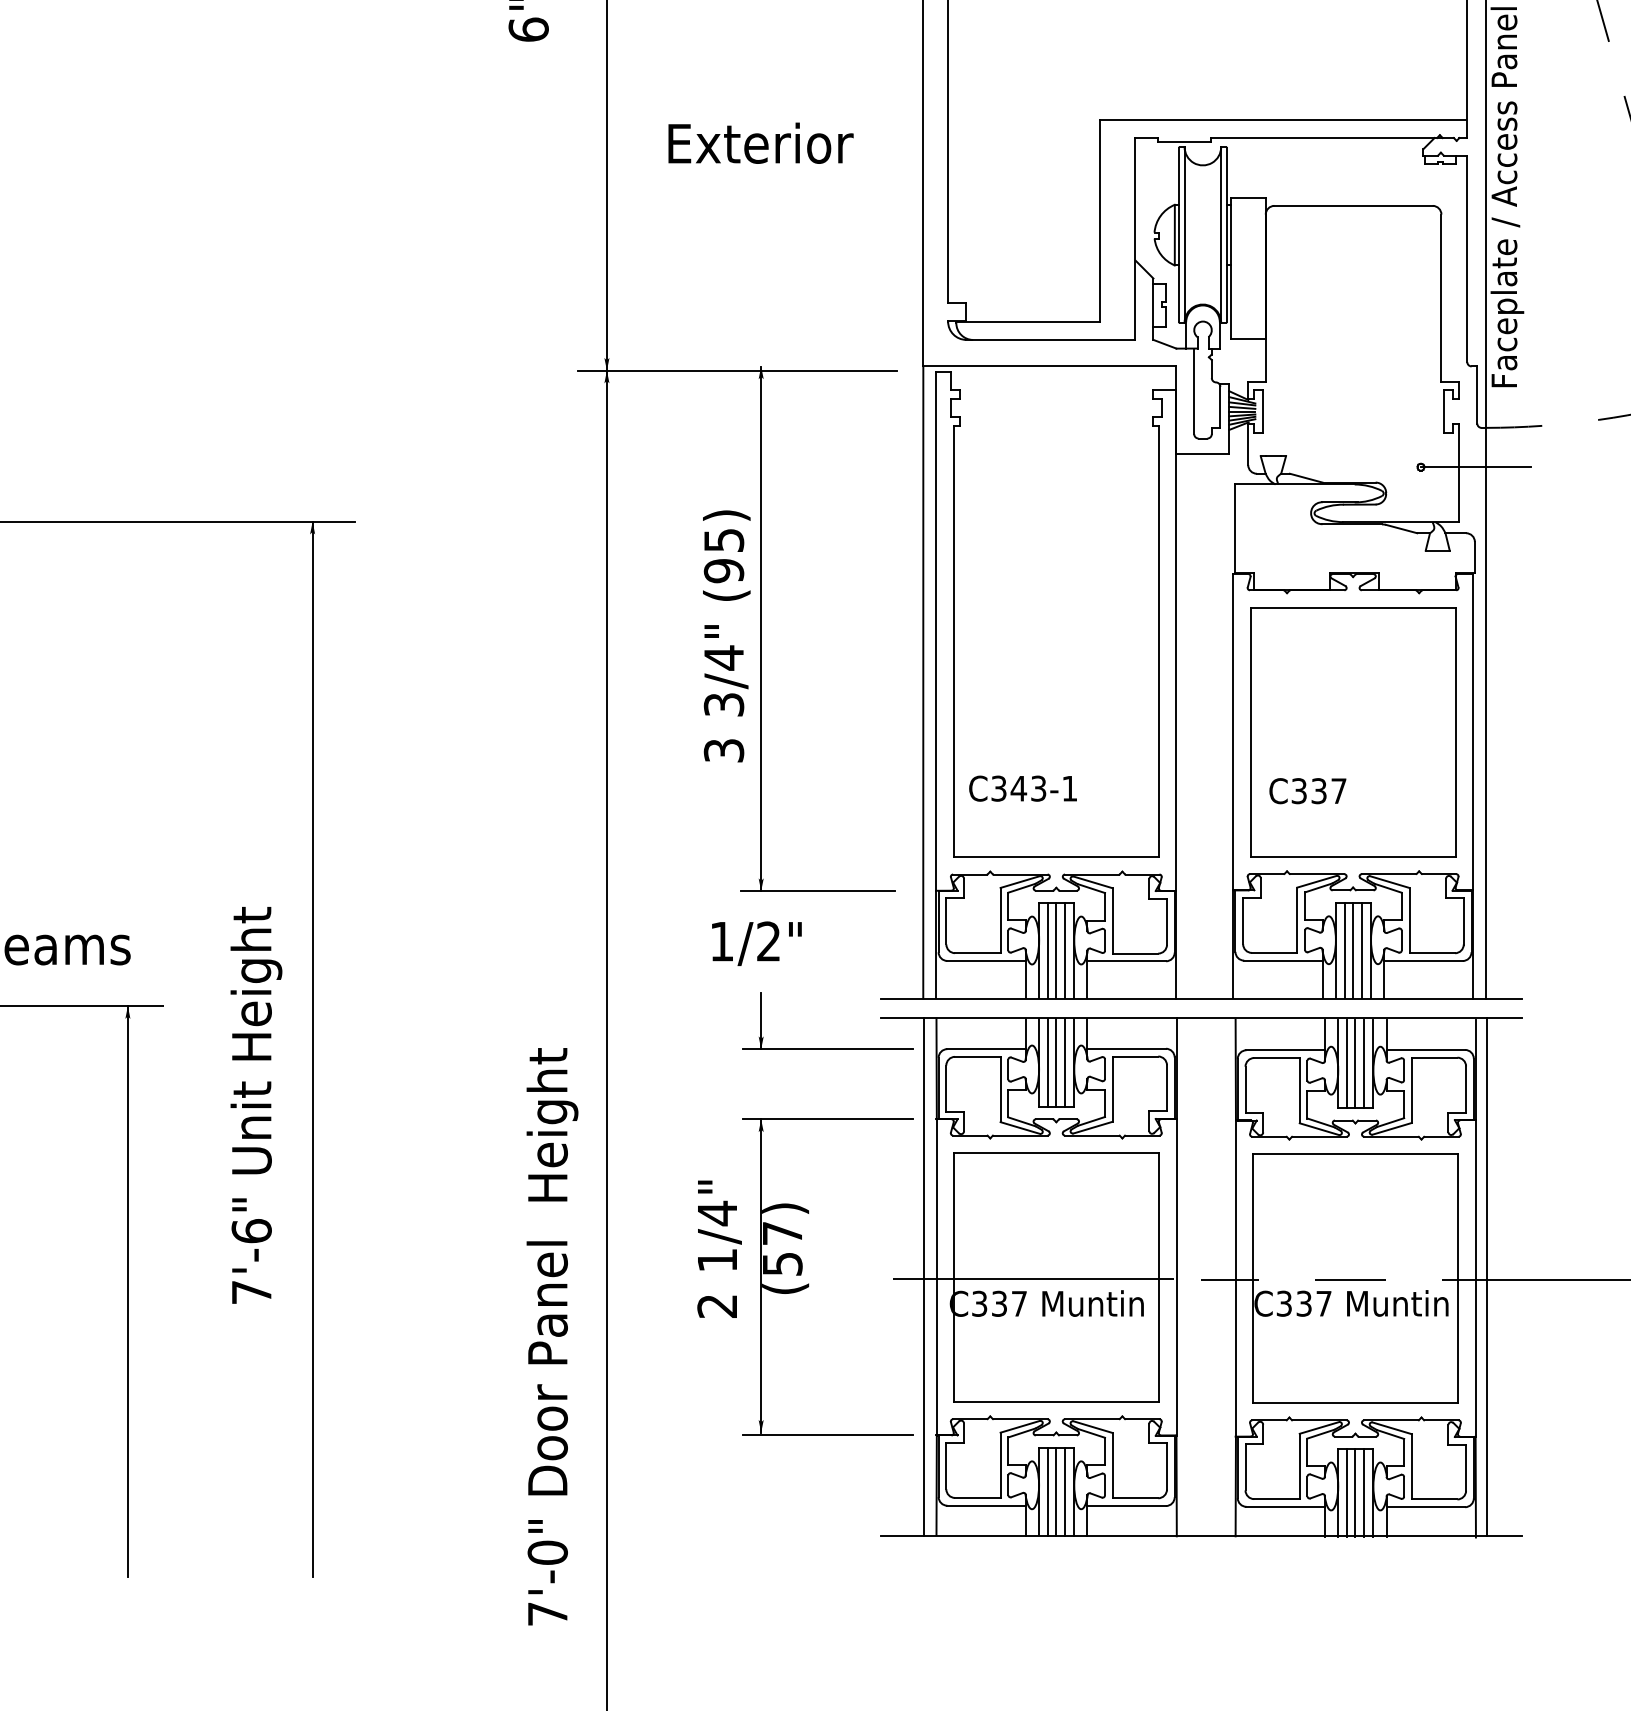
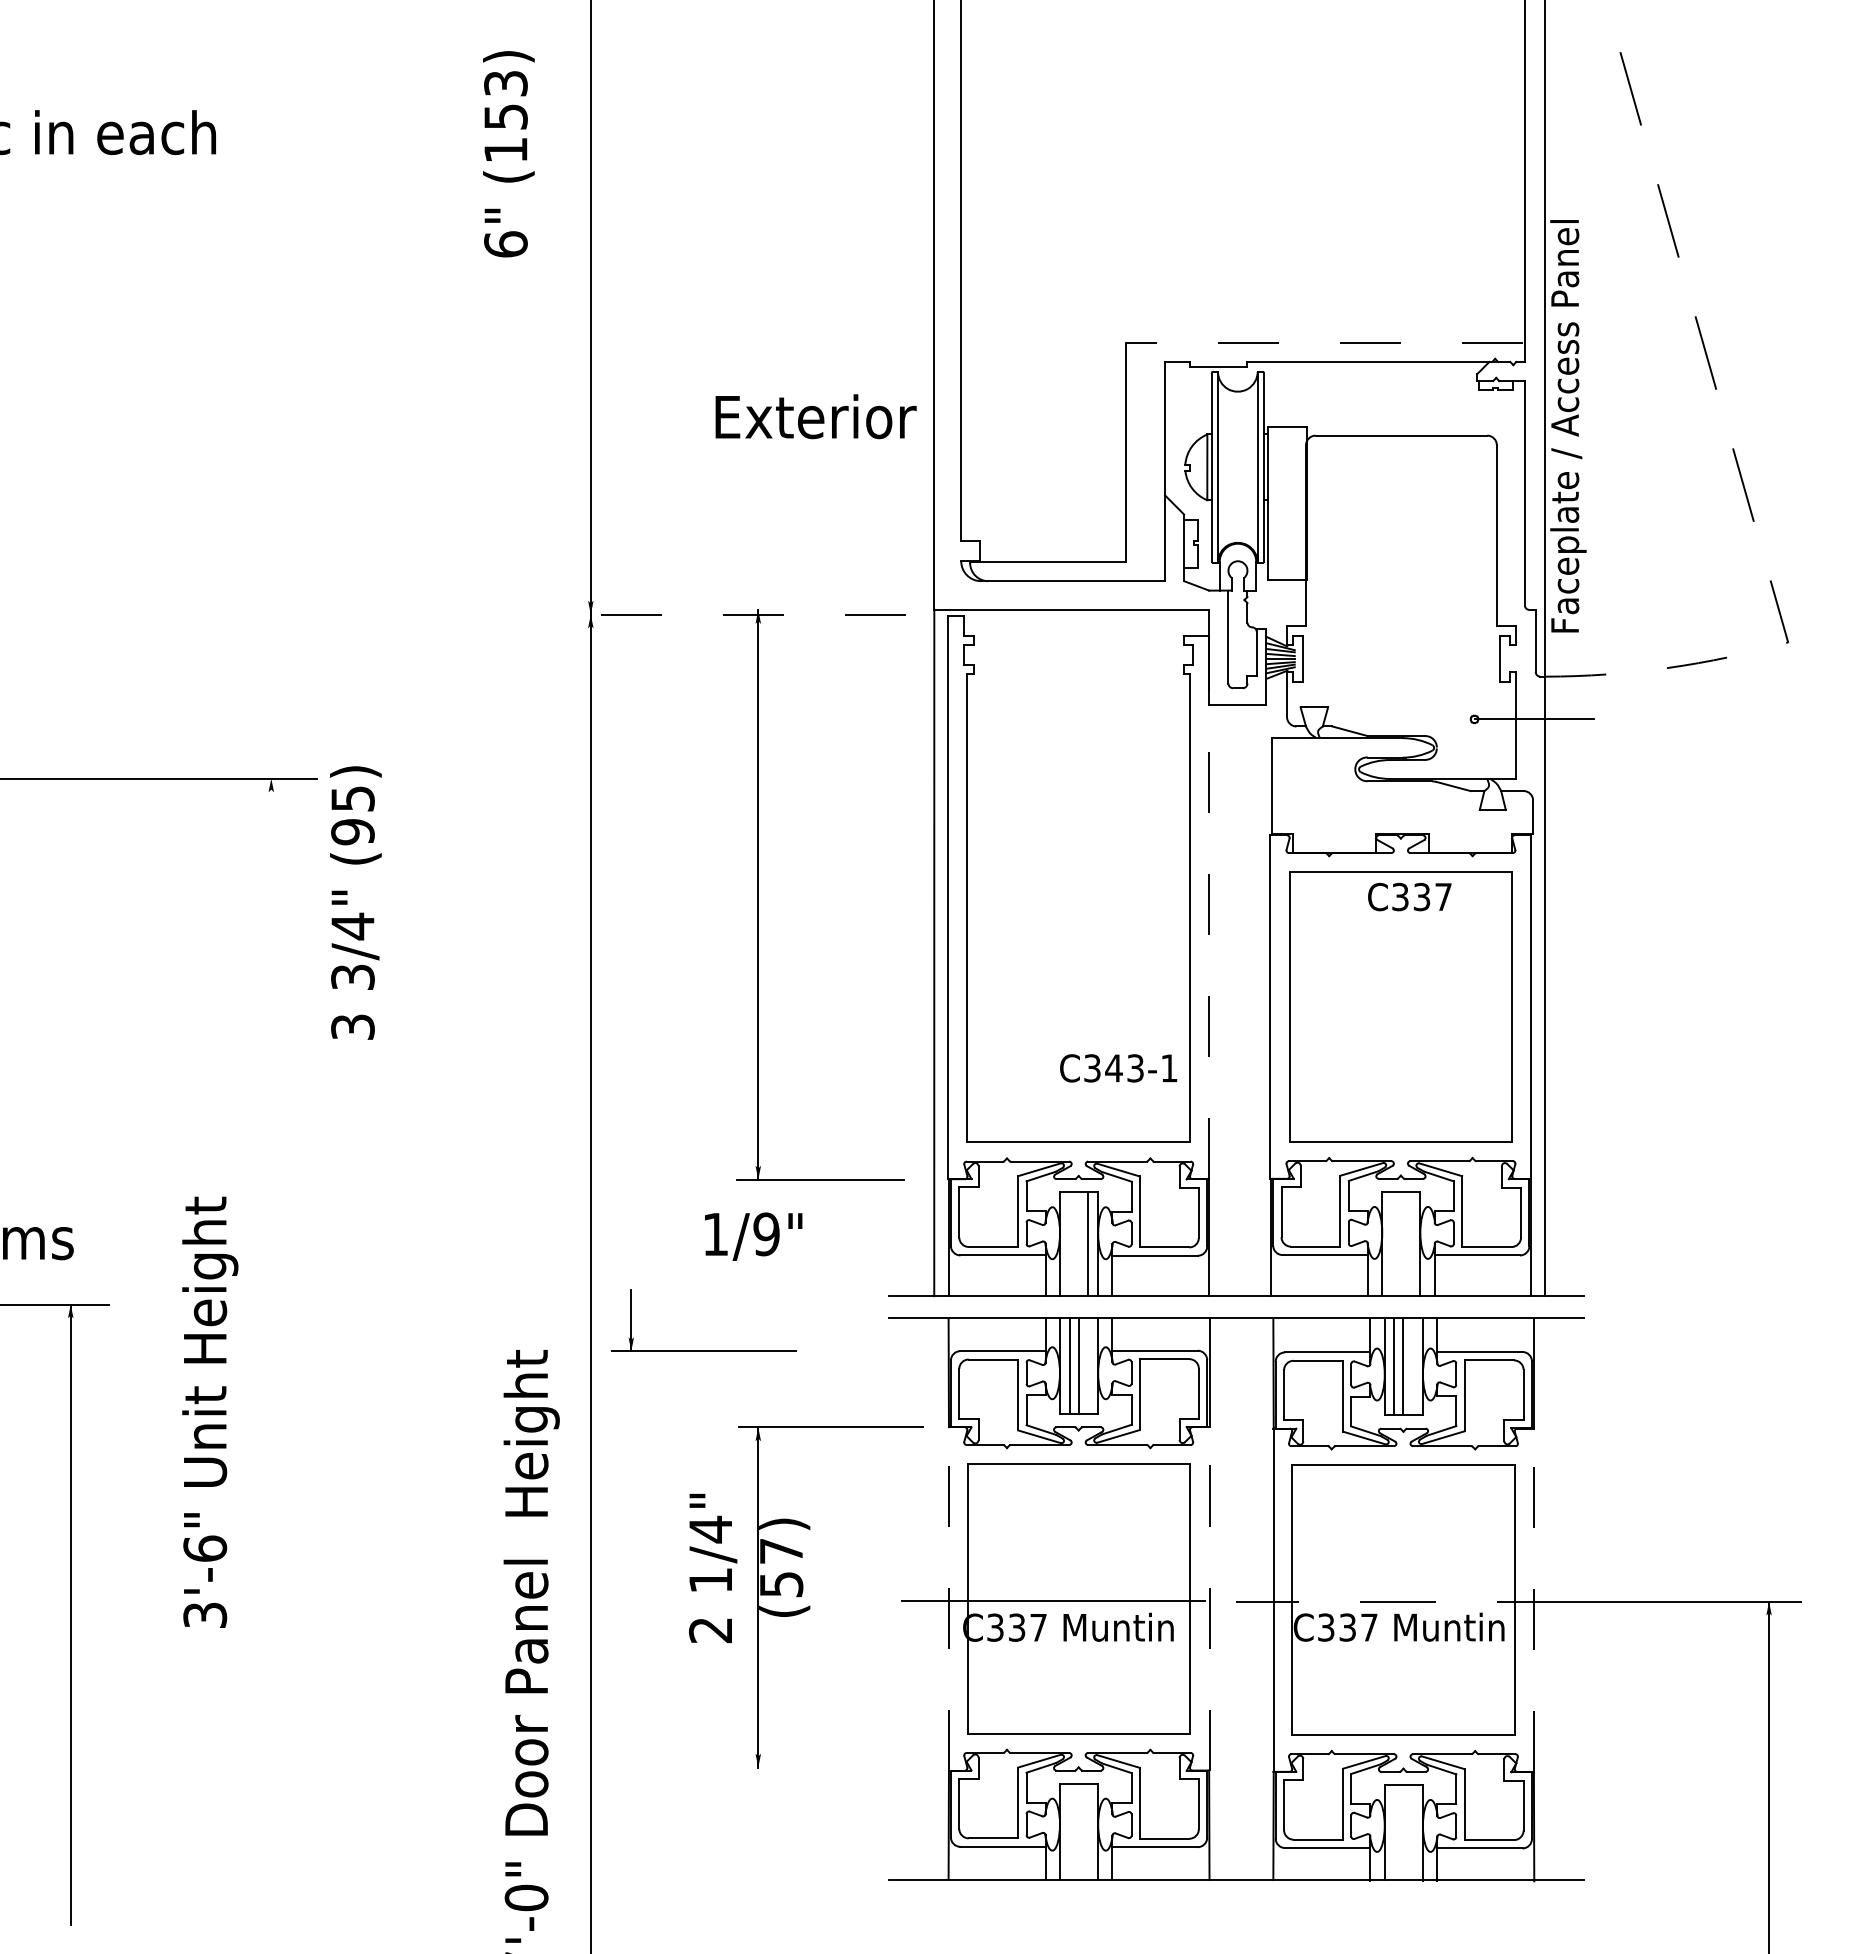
line: (1282, 120) -> (1324, 342), solid -> dashed
text: (760, 143) -> (815, 416), moved
line: (737, 370) -> (732, 614), solid -> dashed
text: (726, 635) -> (355, 902), moved
line: (1176, 640) -> (1209, 907), solid -> dashed
text: (1022, 788) -> (1118, 1068), moved
text: (1307, 790) -> (1409, 896), moved
text: (768, 941) -> (766, 1234), 1/2" -> 1/9"
line: (1047, 949) -> (1069, 1243), removed
line: (1056, 949) -> (1078, 1243), removed
line: (1344, 949) -> (1391, 1243), removed
line: (1352, 949) -> (1400, 1243), removed
line: (1361, 949) -> (1410, 1243), removed
part: (827, 1048) -> (703, 1350), moved
line: (312, 1049) -> (271, 1351), removed
line: (1064, 1062) -> (1087, 1365), removed
line: (1363, 1064) -> (1412, 1367), removed
line: (923, 1276) -> (934, 1598), removed
line: (936, 1276) -> (948, 1598), solid -> dashed
line: (1176, 1276) -> (1209, 1598), solid -> dashed
line: (1486, 1276) -> (1545, 1598), removed
line: (1476, 1278) -> (1534, 1600), solid -> dashed
text: (252, 1291) -> (205, 1614), 7'-6" -> 3'-6"
line: (828, 1435) -> (831, 1770), removed
line: (1047, 1491) -> (1069, 1831), removed
line: (1056, 1491) -> (1078, 1831), removed
line: (1064, 1491) -> (1087, 1831), removed
line: (1347, 1492) -> (1394, 1832), removed
line: (1355, 1492) -> (1403, 1832), removed
line: (1363, 1492) -> (1412, 1832), removed

